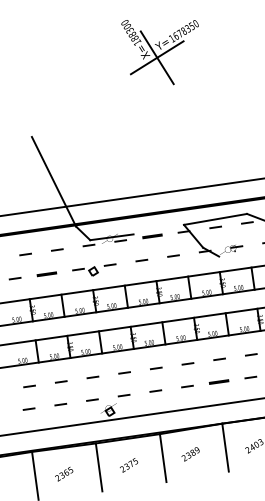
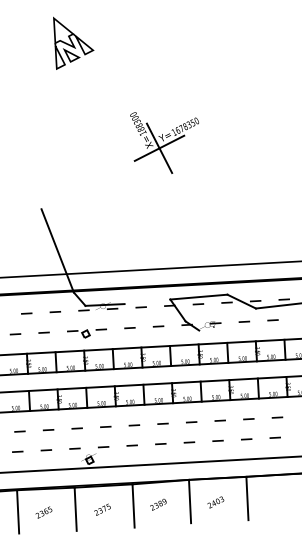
part: (151, 236) -> (140, 307), size x0.62
part: (46, 273) -> (43, 332), size x0.62
part: (219, 382) -> (189, 442), size x0.62

